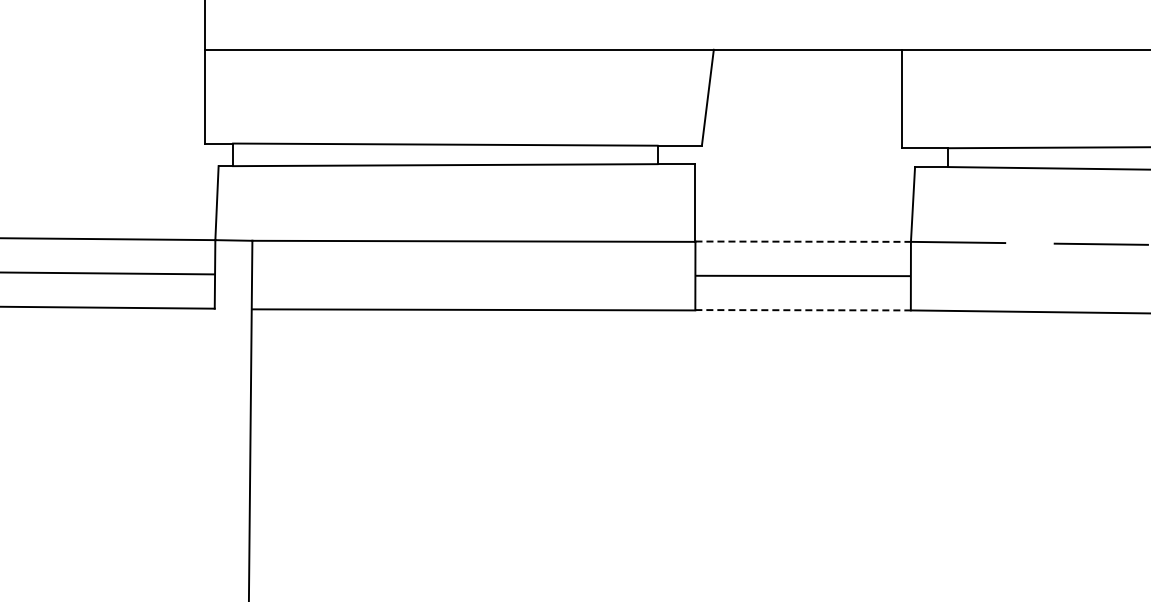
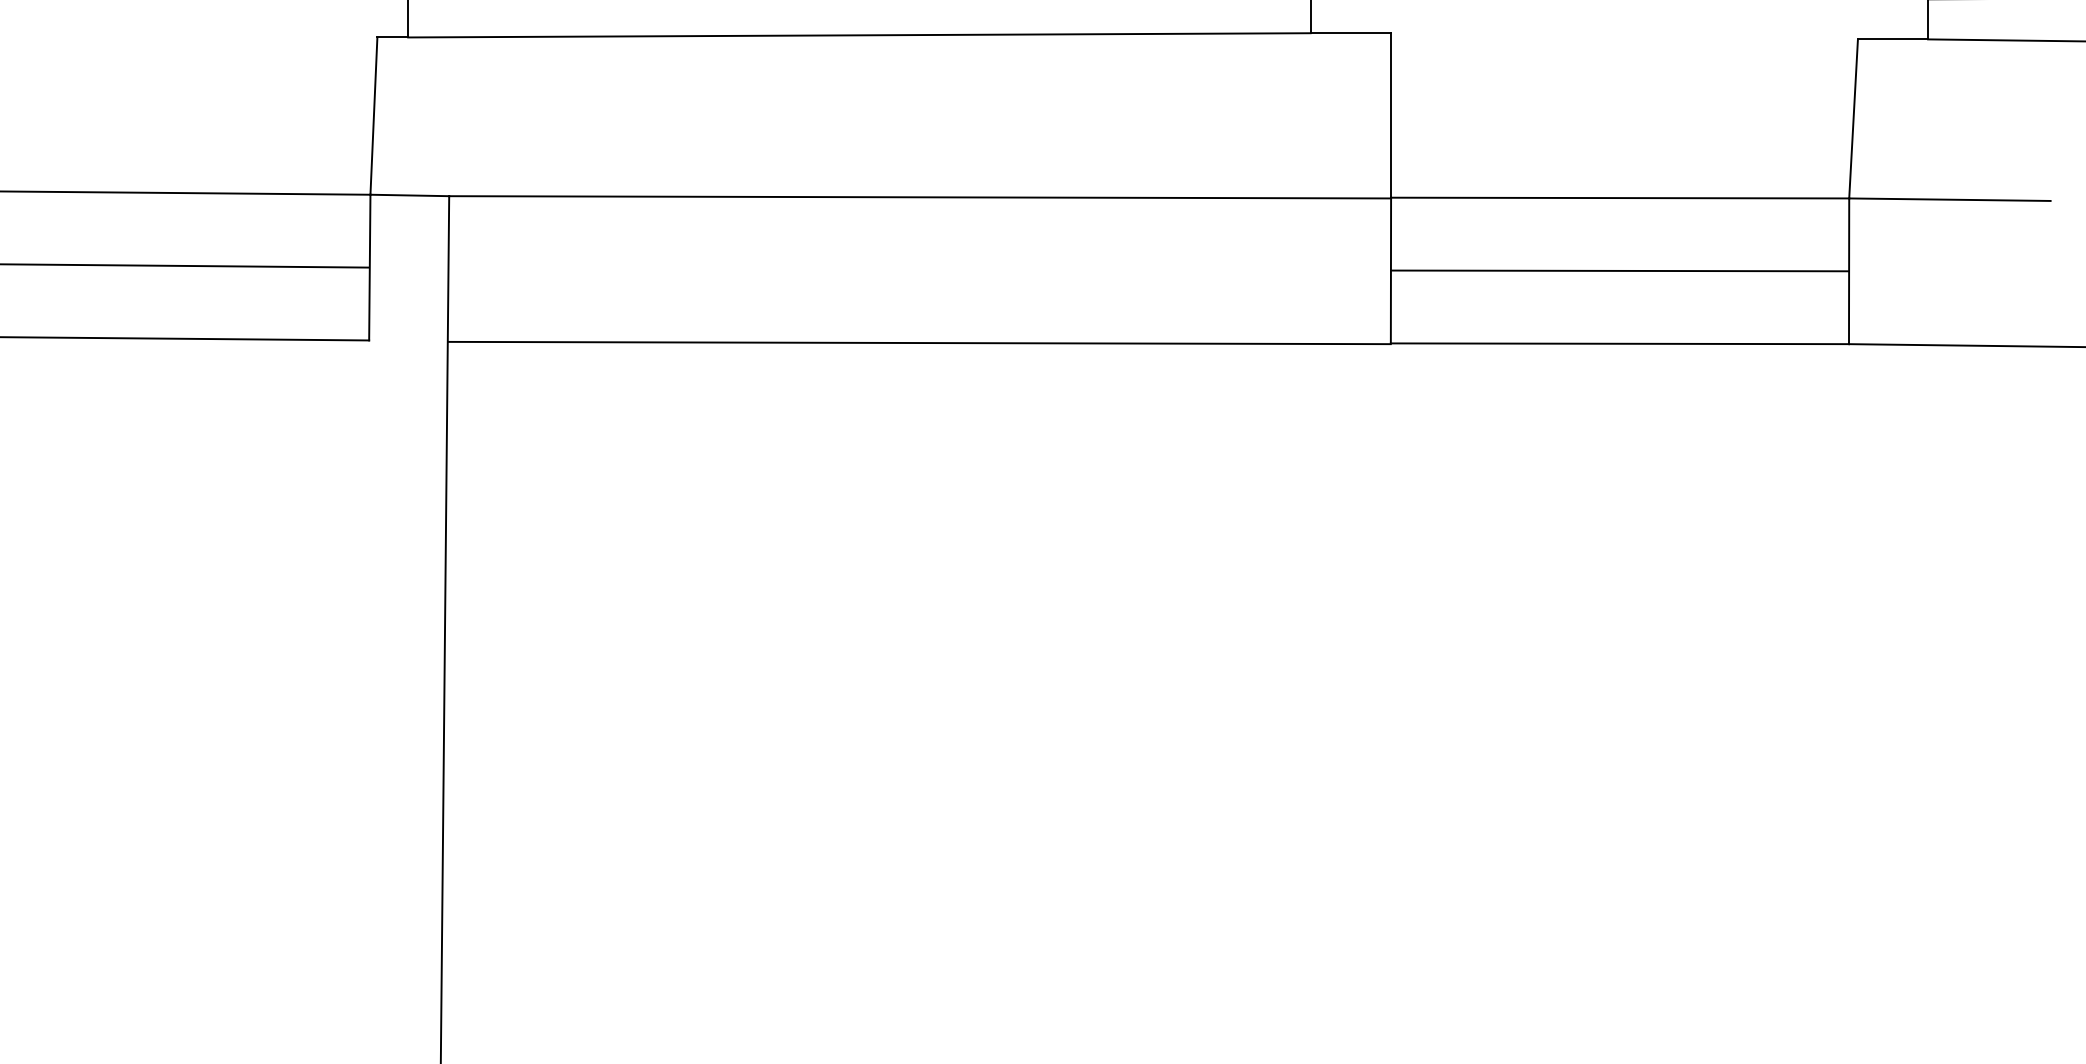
line: (803, 241) -> (1620, 197), dashed -> solid
line: (803, 310) -> (1620, 344), dashed -> solid

